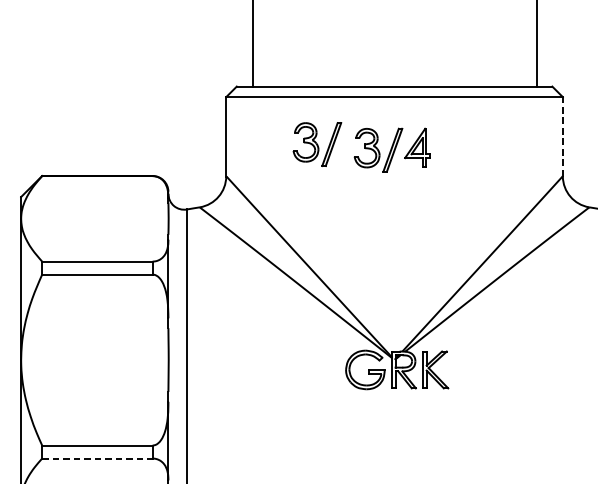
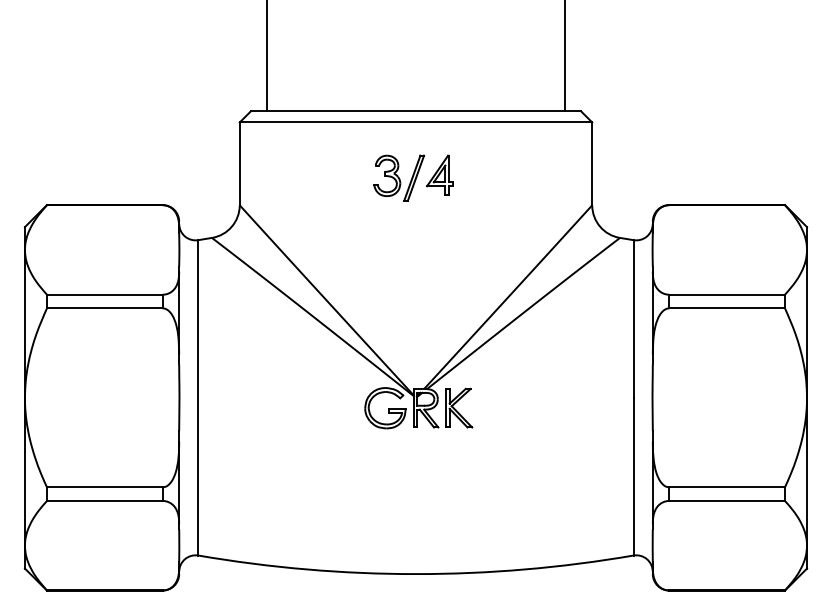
line: (563, 137) -> (592, 164), dashed -> solid
part: (317, 143) -> (335, 171), removed
line: (97, 458) -> (104, 500), dashed -> solid

